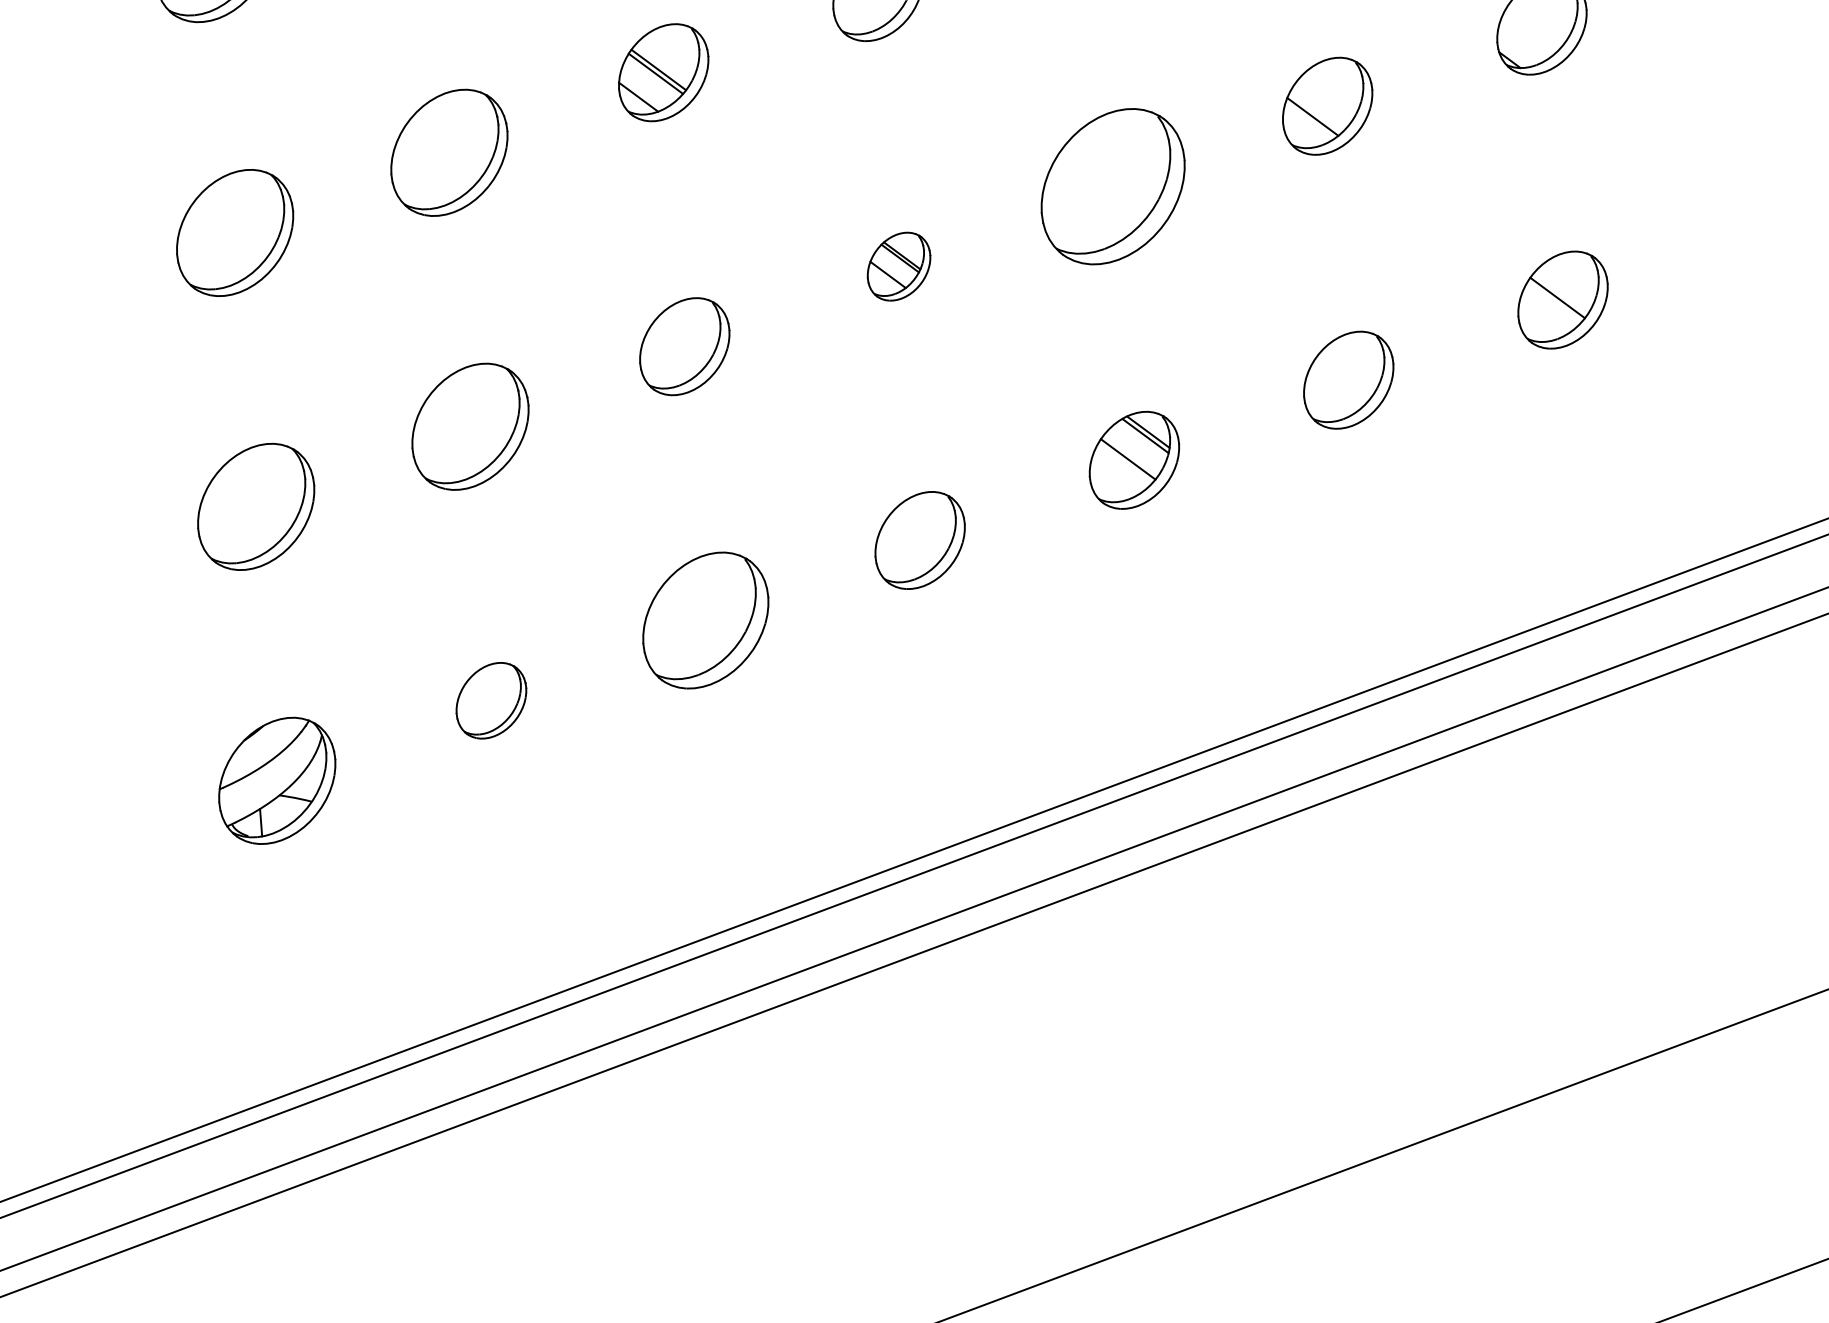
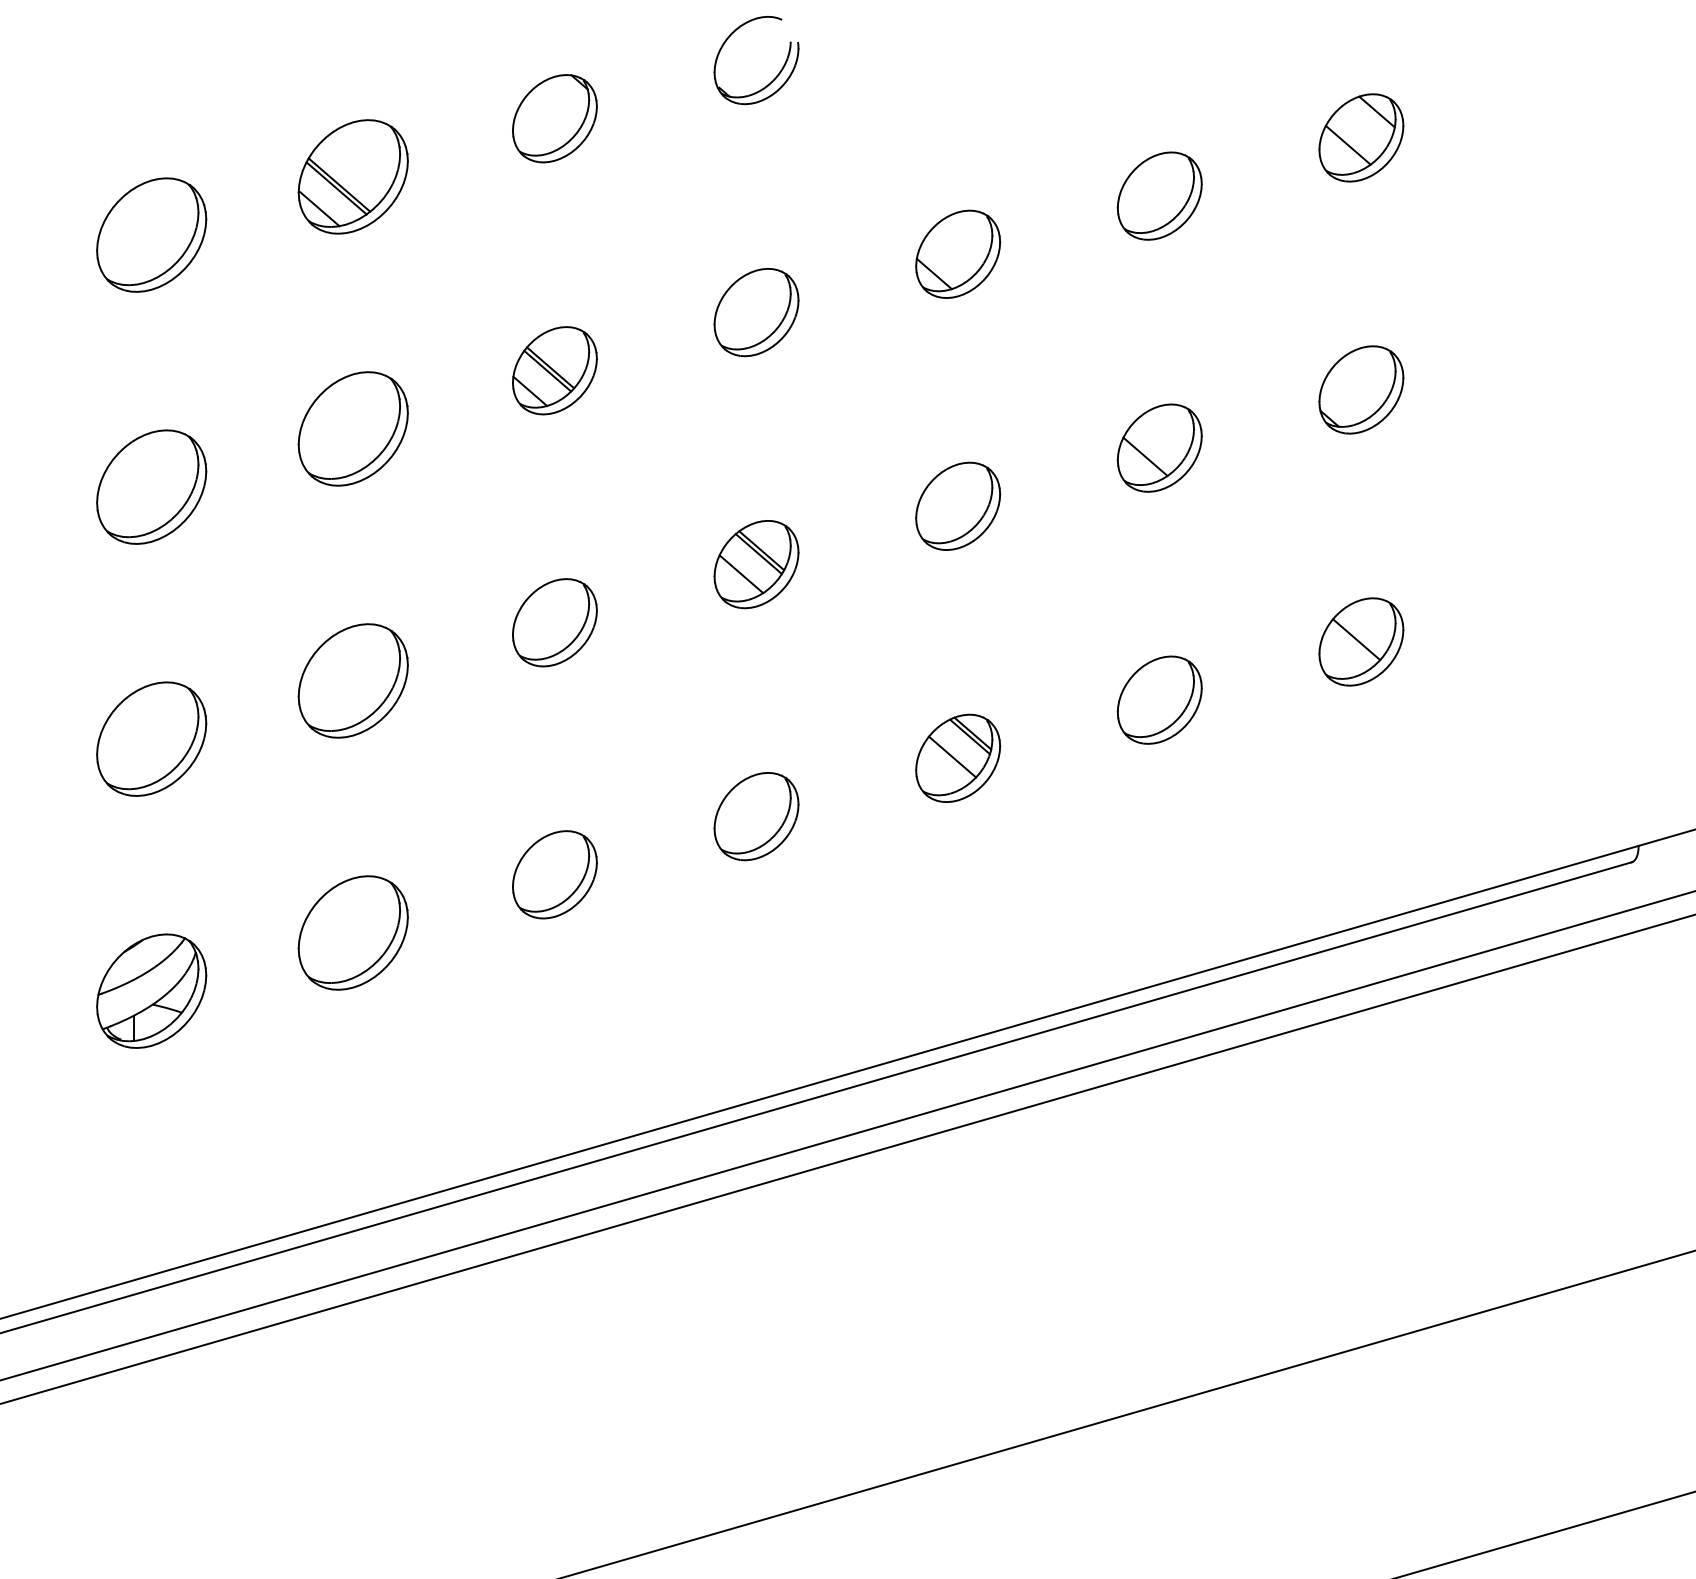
part: (1113, 185) -> (958, 505), size x0.62
part: (899, 266) -> (756, 564), size x1.43
part: (705, 620) -> (554, 874), size x0.71
part: (490, 700) -> (352, 932), size x1.67

